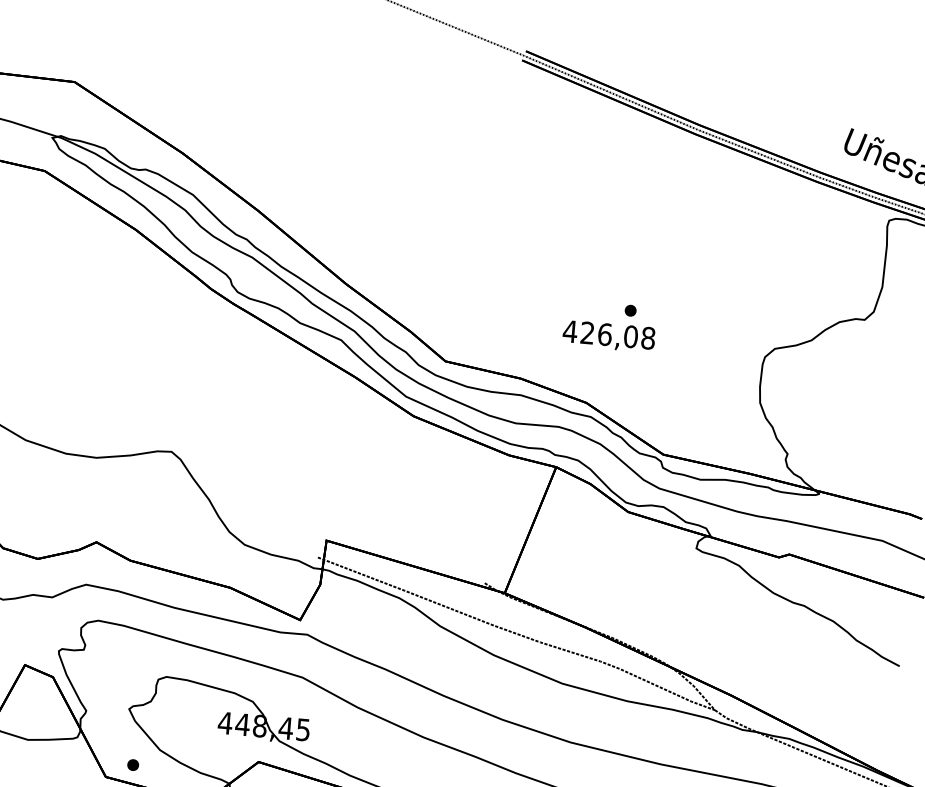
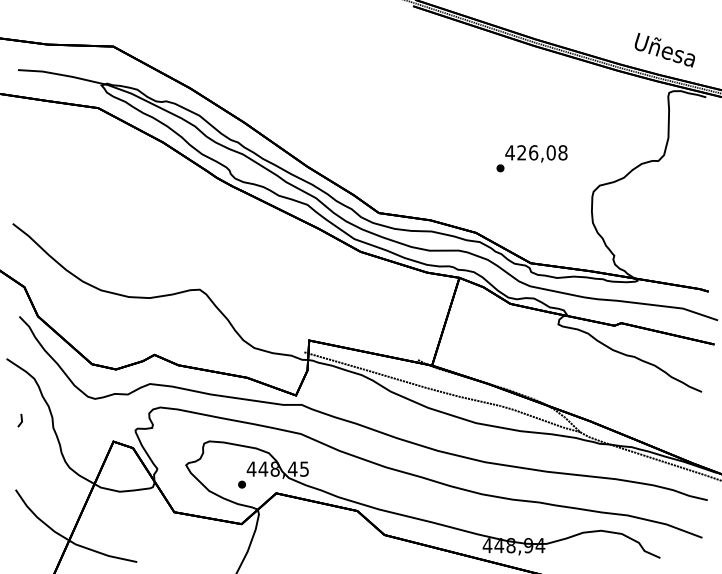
text: (609, 335) -> (536, 153), moved
part: (132, 764) -> (241, 484), moved

